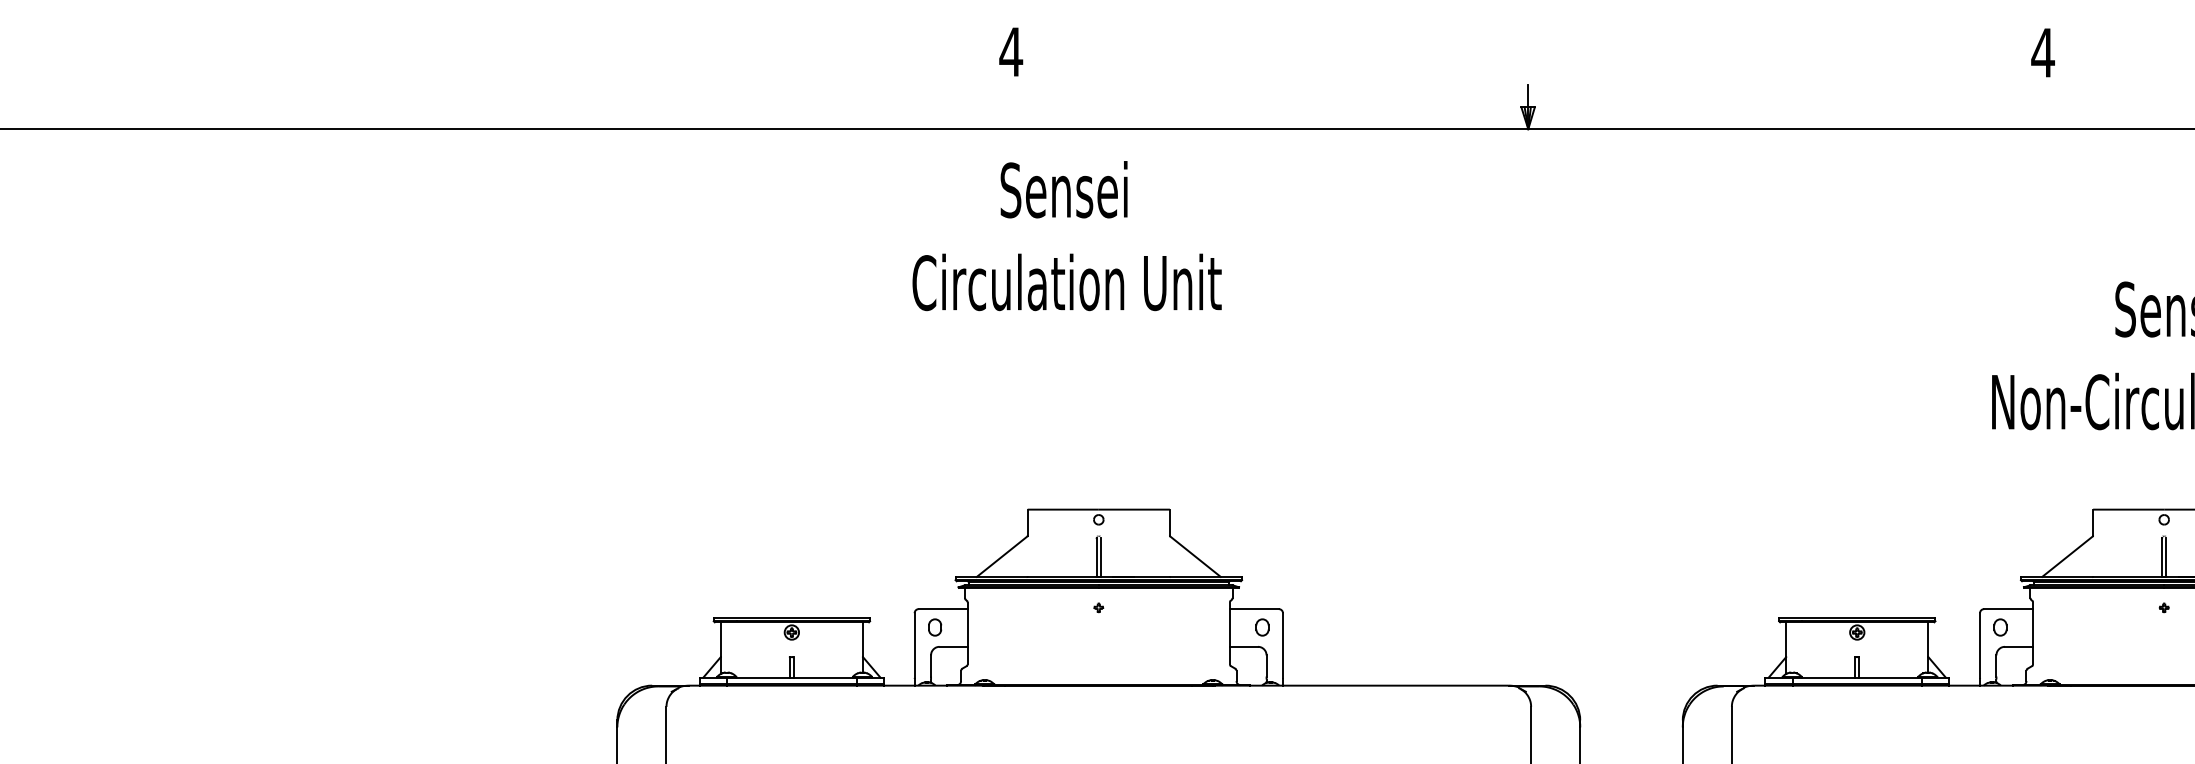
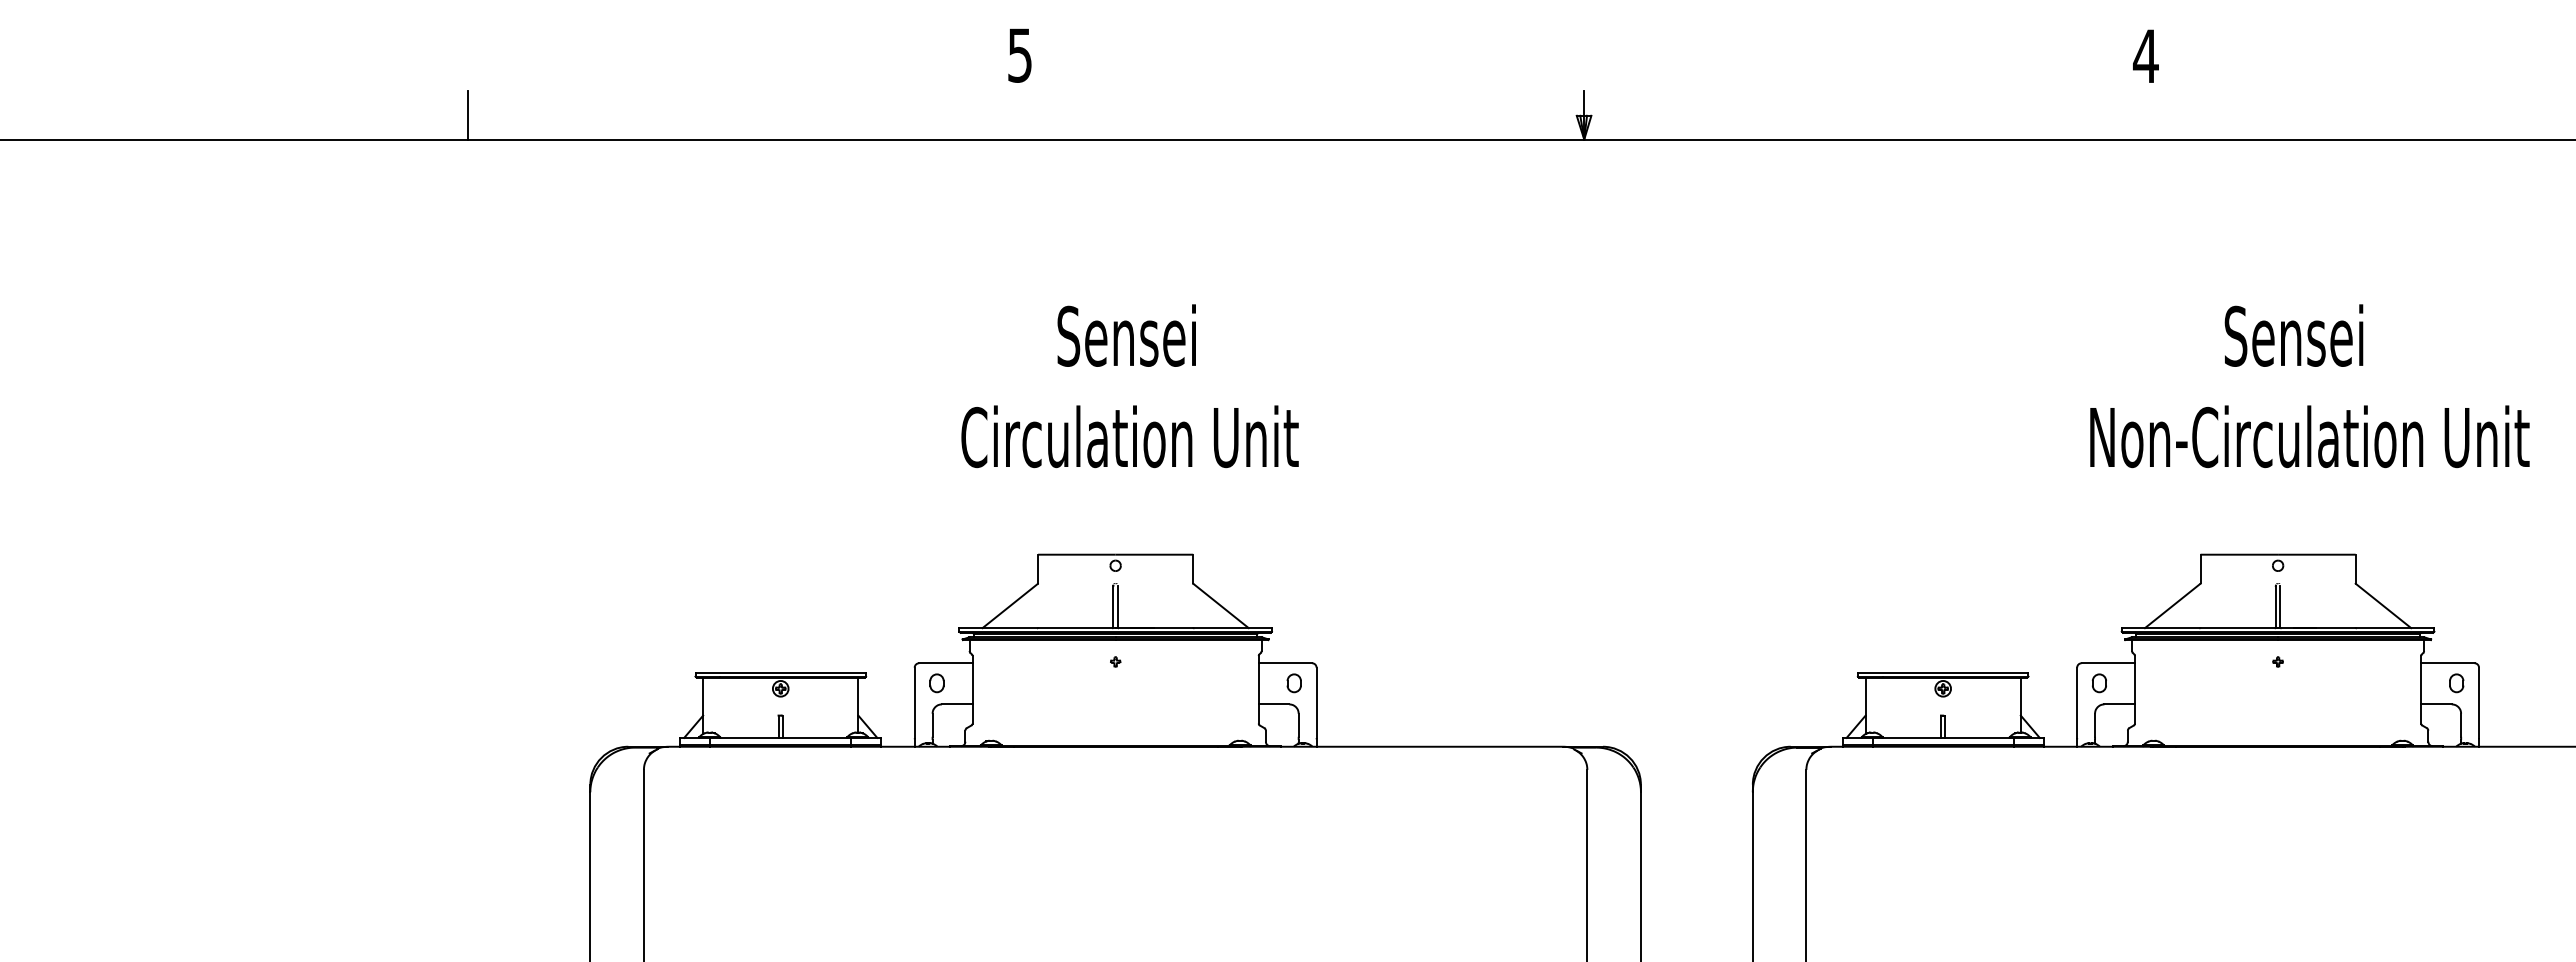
text: (1011, 52) -> (1020, 55), 4 -> 5
line: (504, 107) -> (467, 115), added
text: (1066, 236) -> (1129, 386), moved

